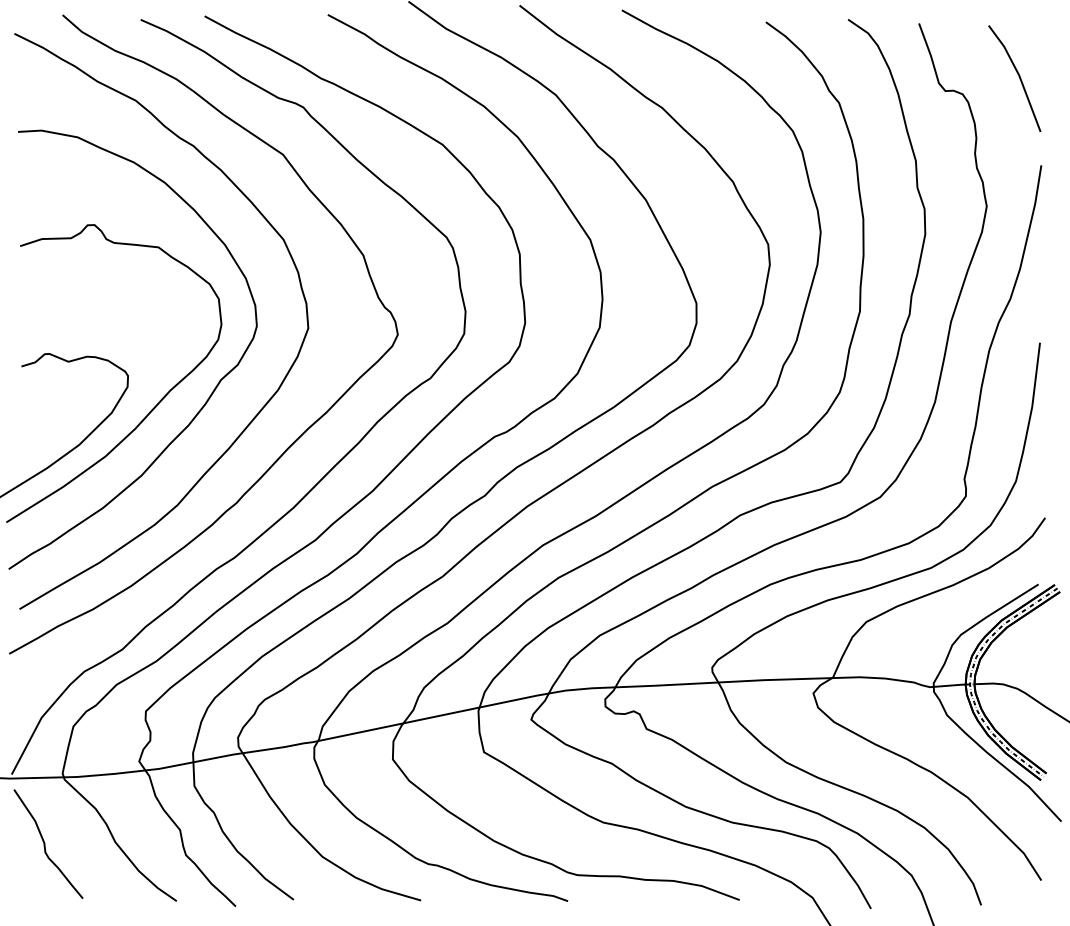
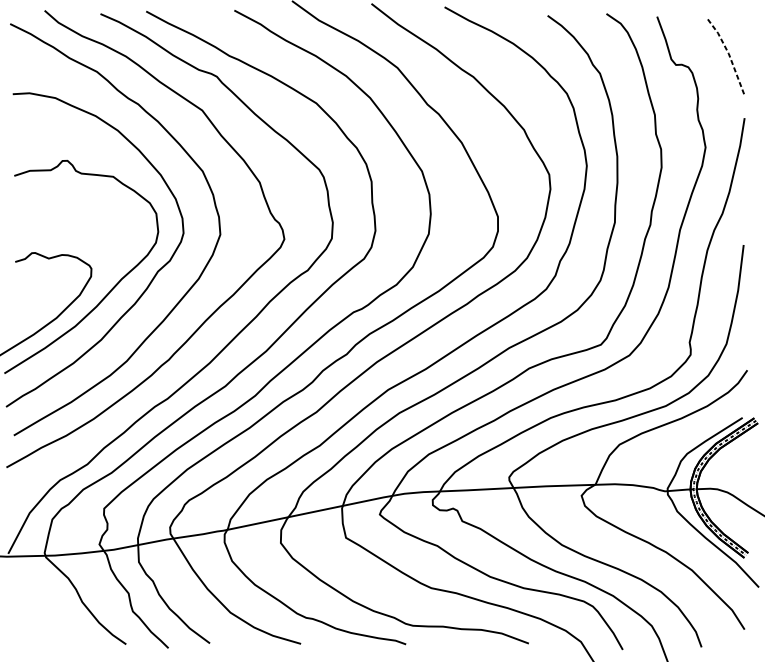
line: (1019, 75) -> (729, 53), solid -> dashed
curve: (45, 843) -> (32, 603), removed

